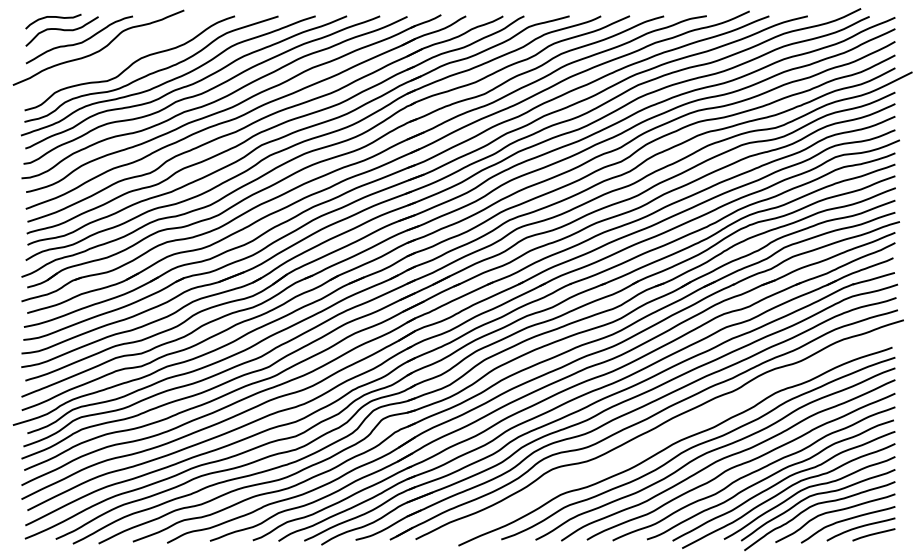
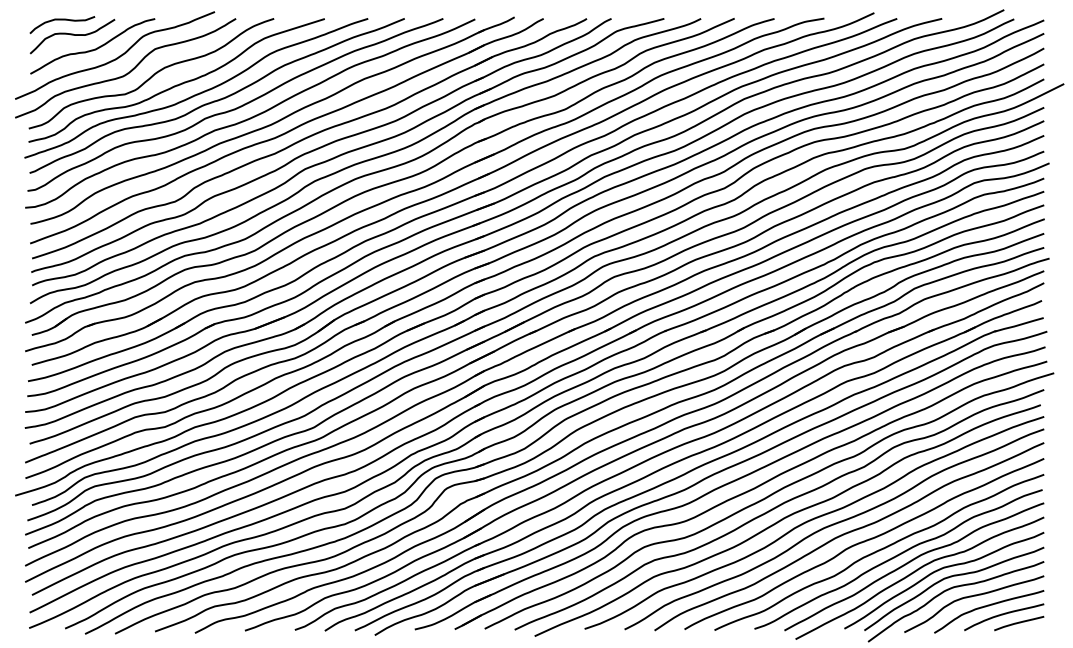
curve: (109, 62) -> (127, 72), added
curve: (667, 435) -> (778, 507), added

